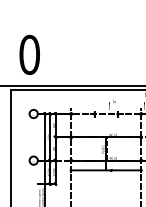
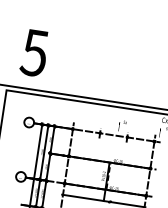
text: (28, 54) -> (33, 52), 0 -> 5

